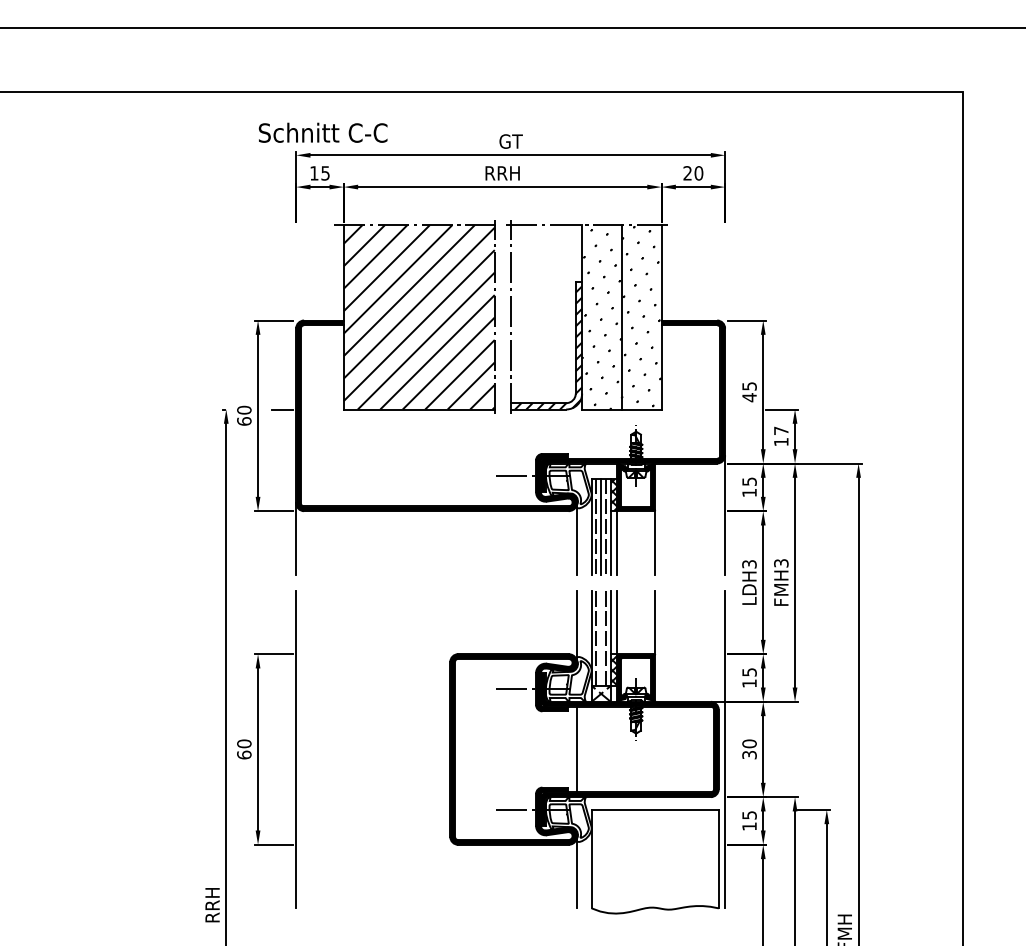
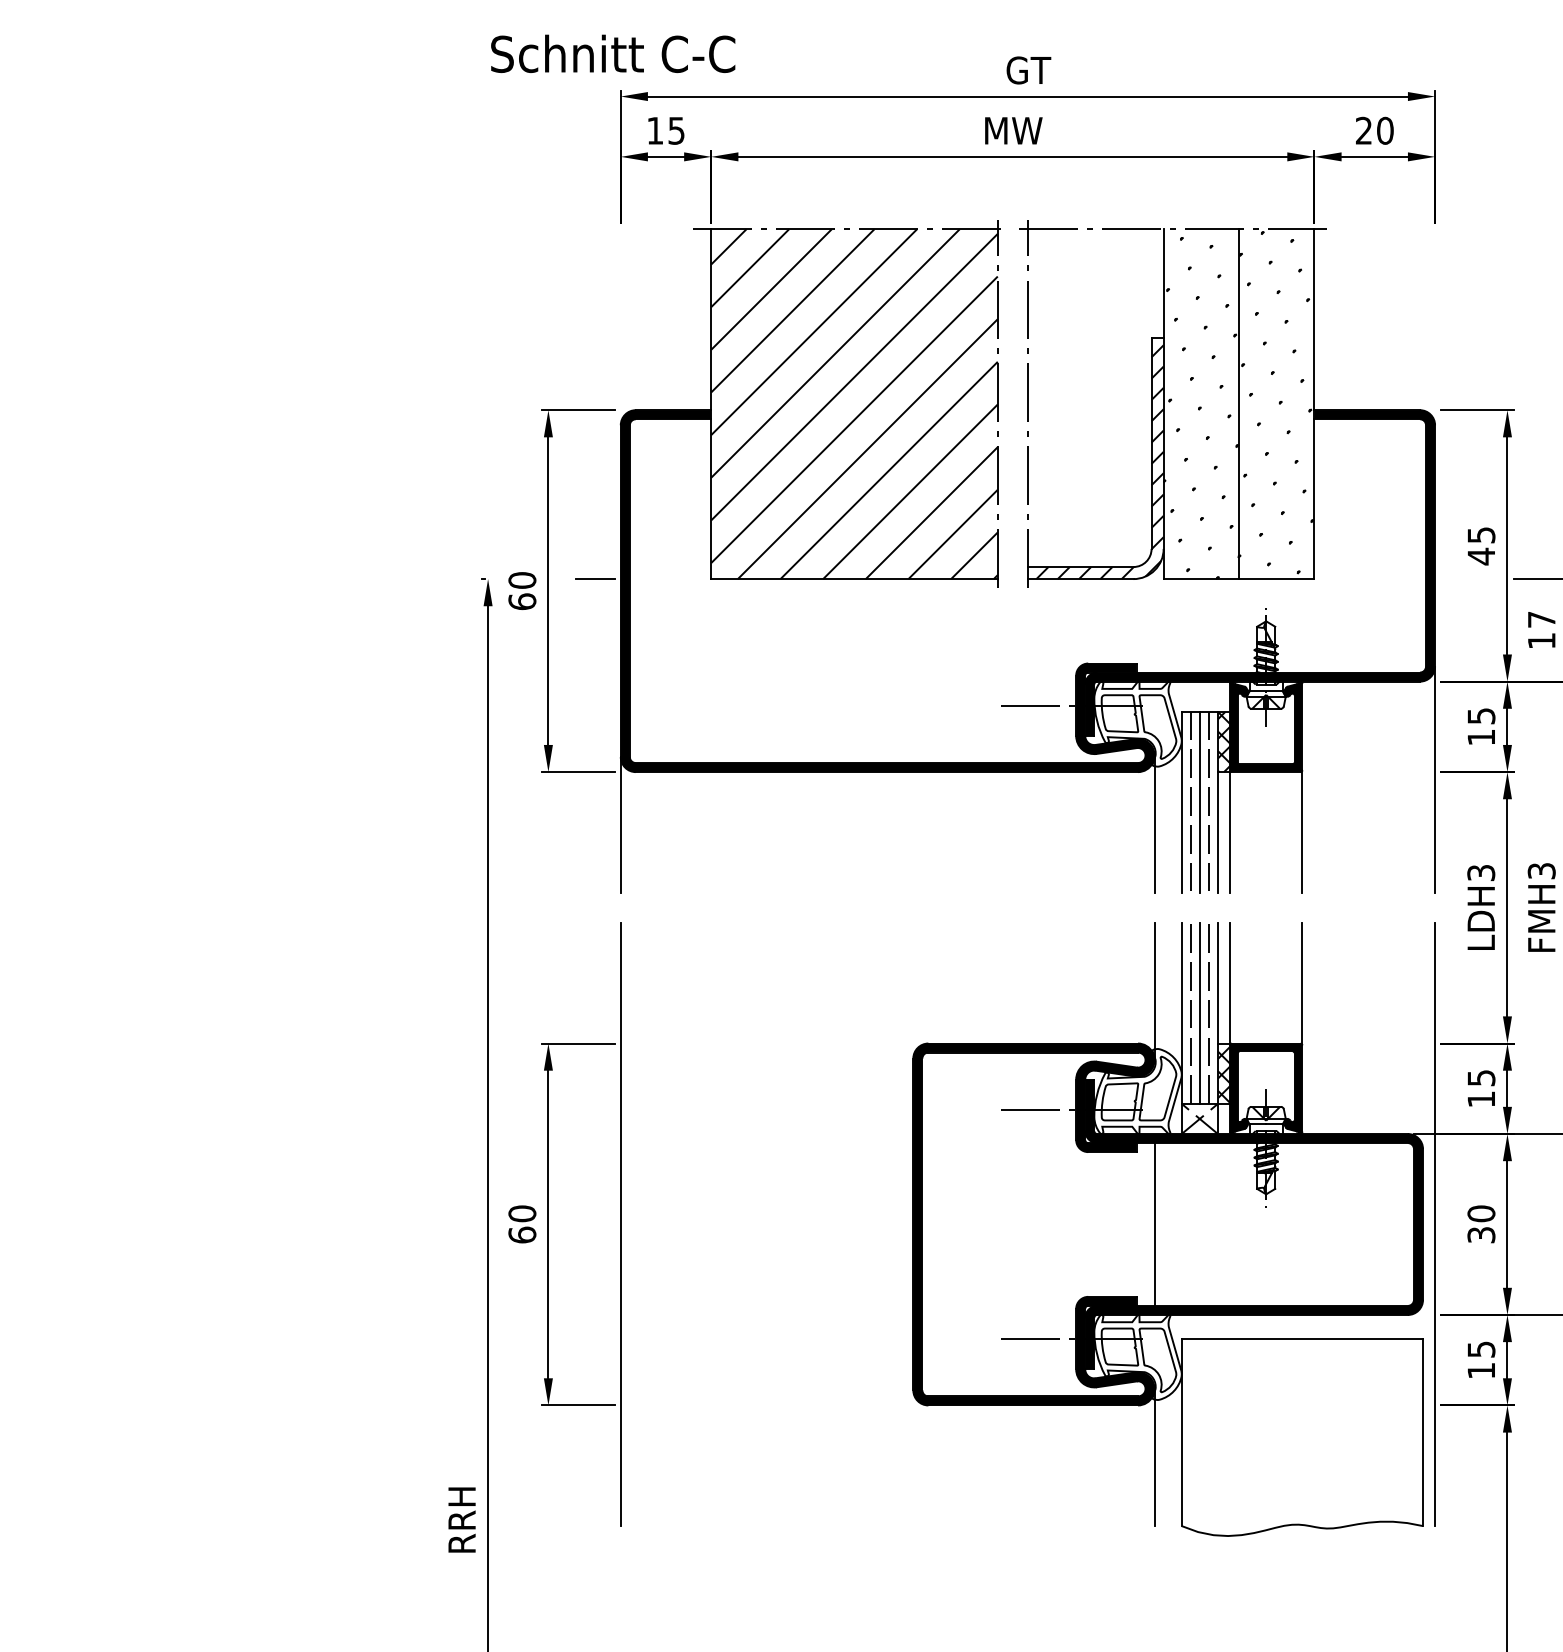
text: (322, 132) -> (611, 53), moved
text: (502, 173) -> (1012, 131), RRH -> MW
line: (601, 637) -> (1200, 1011), added

